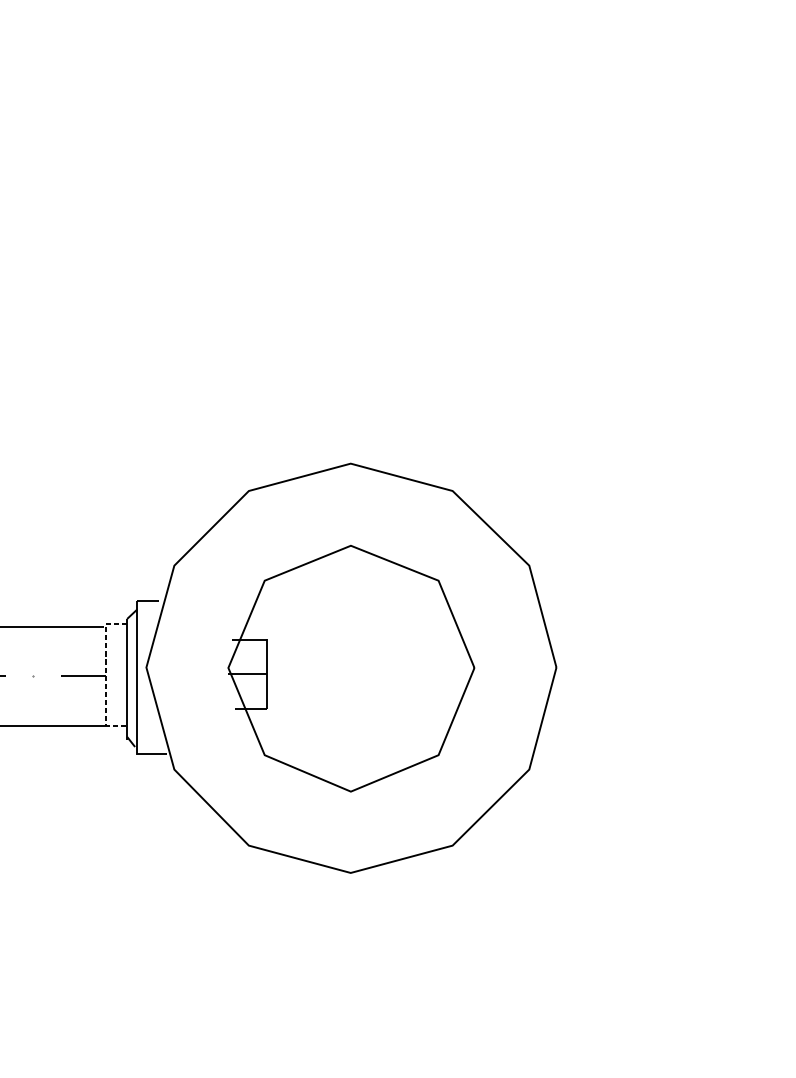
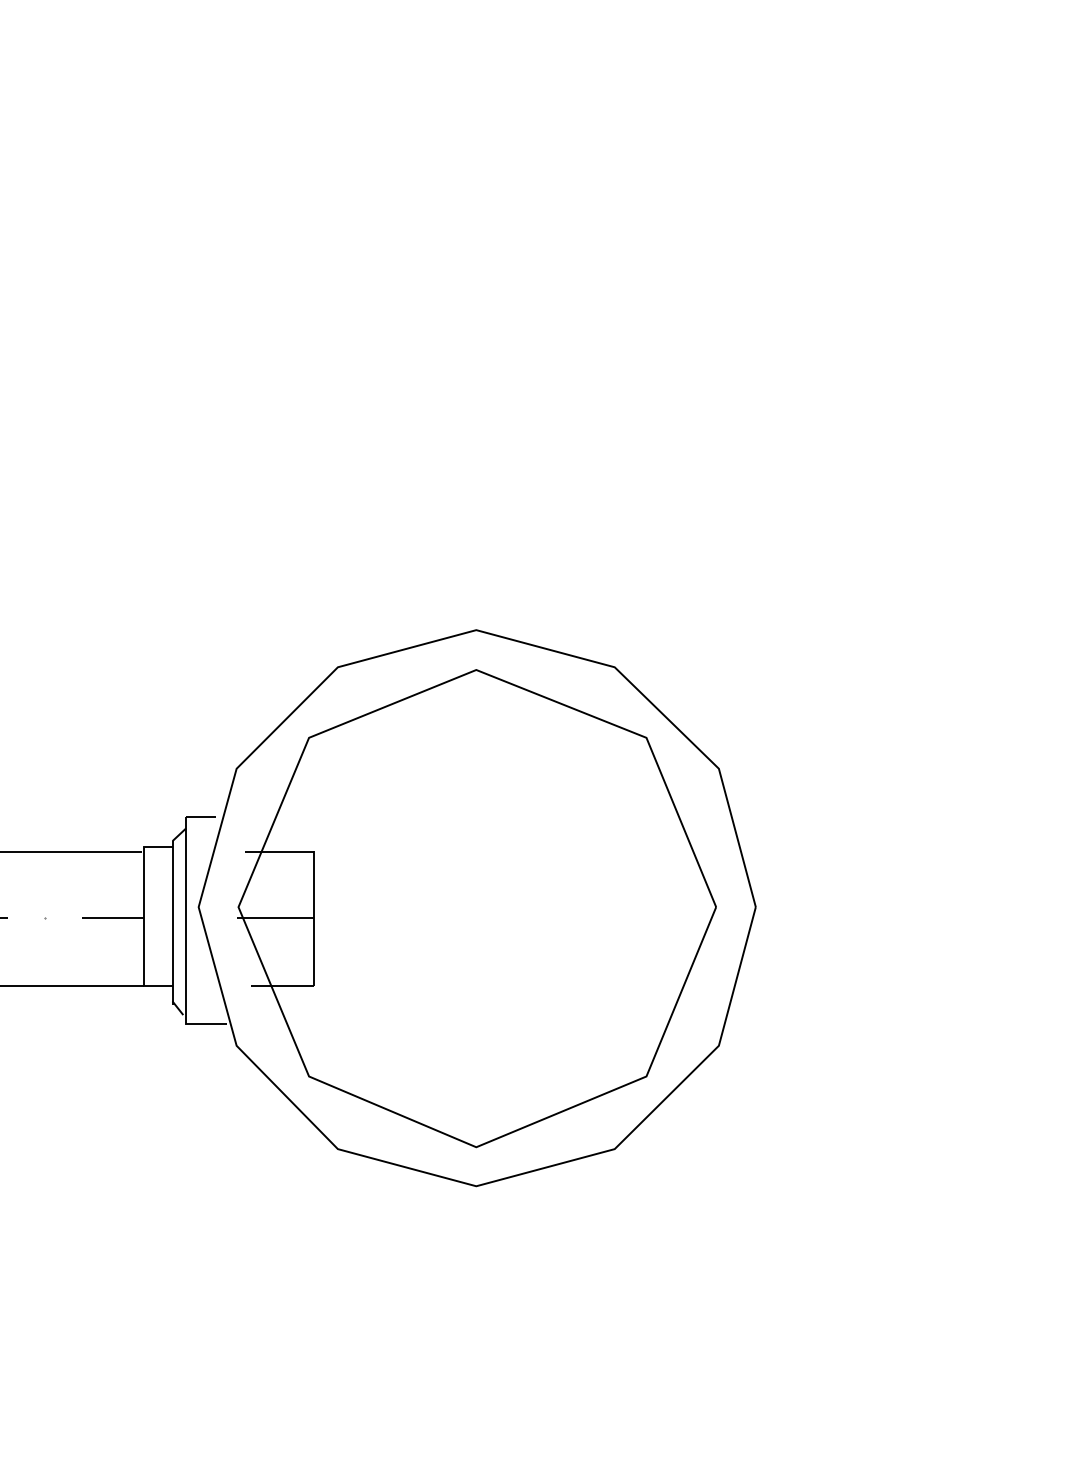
part: (350, 668) -> (476, 908), size x1.43
line: (106, 675) -> (144, 917), dashed -> solid

